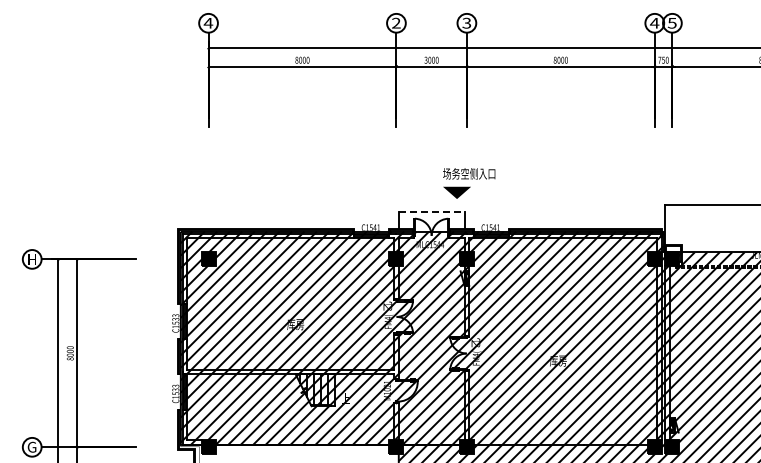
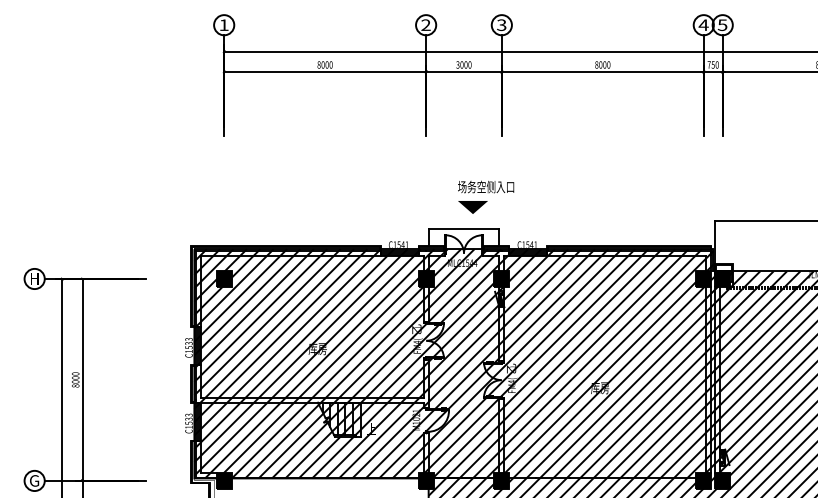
text: (208, 23) -> (224, 25), 4 -> 1
text: (469, 183) -> (486, 197), moved
line: (431, 212) -> (463, 228), dashed -> solid

